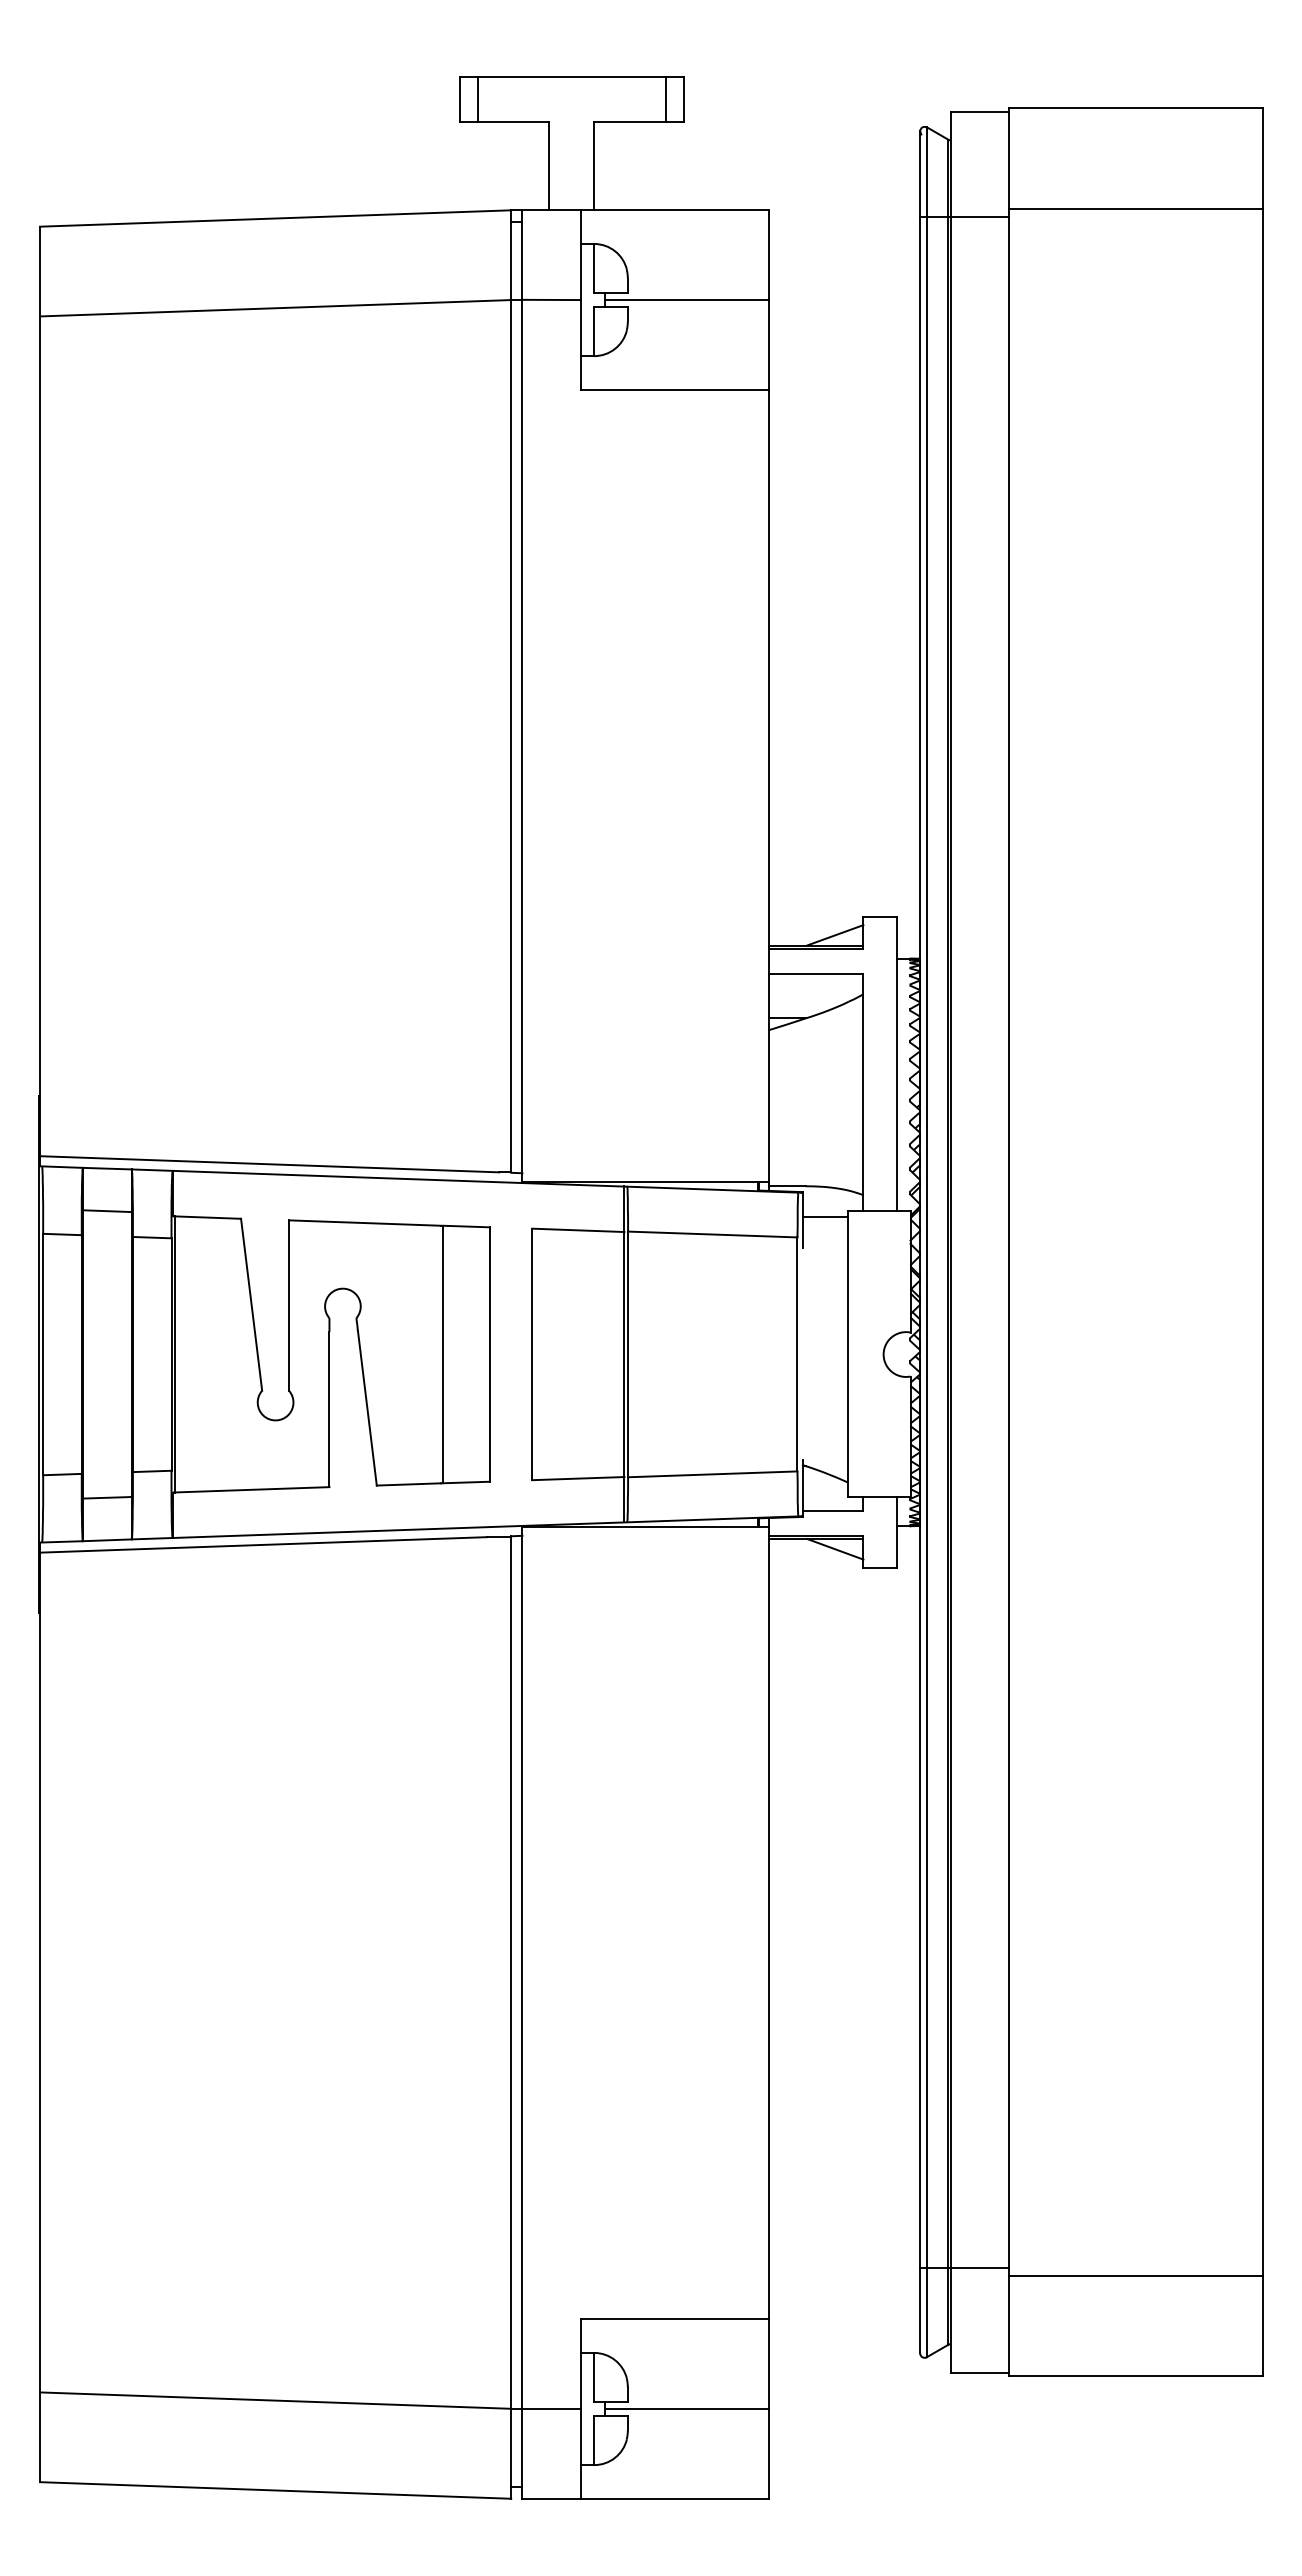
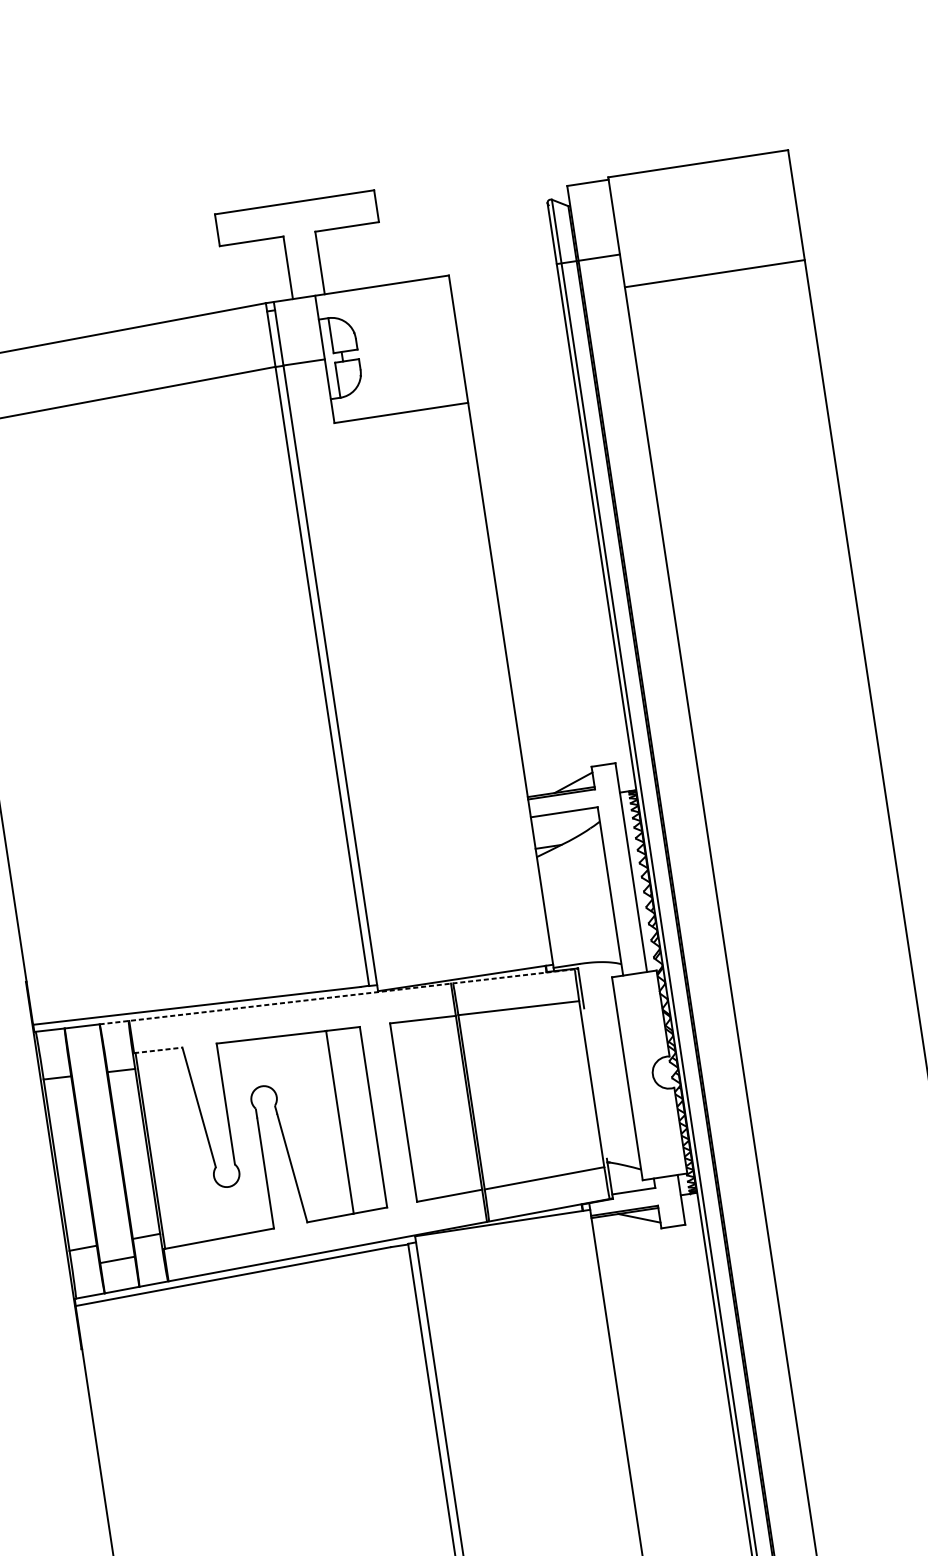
line: (477, 99) -> (230, 228), removed
line: (665, 99) -> (363, 208), removed
line: (1135, 209) -> (714, 273), moved
line: (687, 300) -> (400, 348), removed
line: (467, 1181) -> (339, 996), solid -> dashed
line: (106, 1211) -> (86, 1056), removed
line: (207, 1217) -> (158, 1050), solid -> dashed
line: (824, 1217) -> (596, 984), removed

